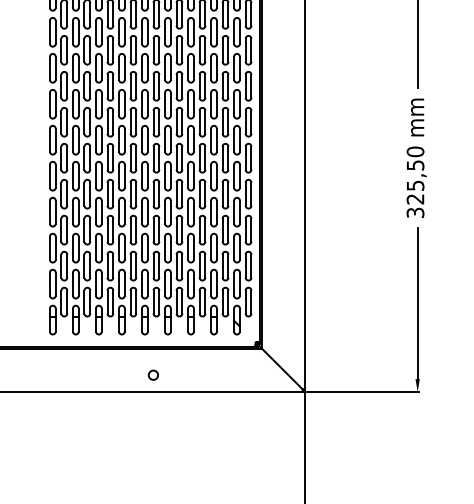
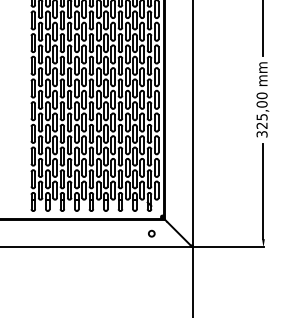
text: (414, 165) -> (261, 104), 325,50 -> 325,00
circle: (152, 374) -> (151, 233), moved

